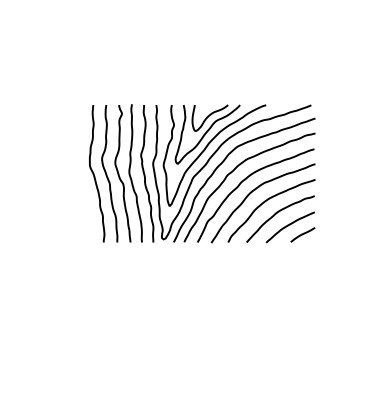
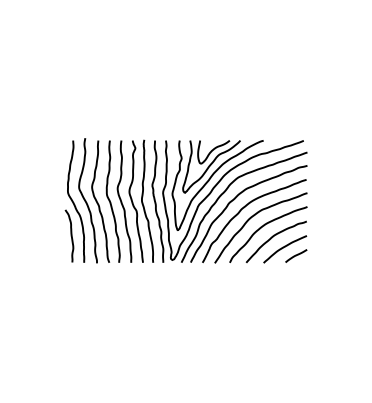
part: (68, 172) -> (87, 200), added

